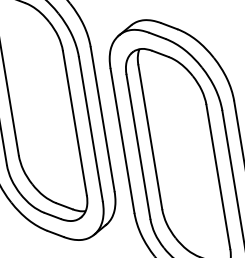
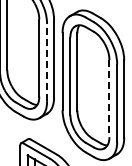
line: (91, 128) -> (47, 62), solid -> dashed
line: (218, 176) -> (109, 98), solid -> dashed

